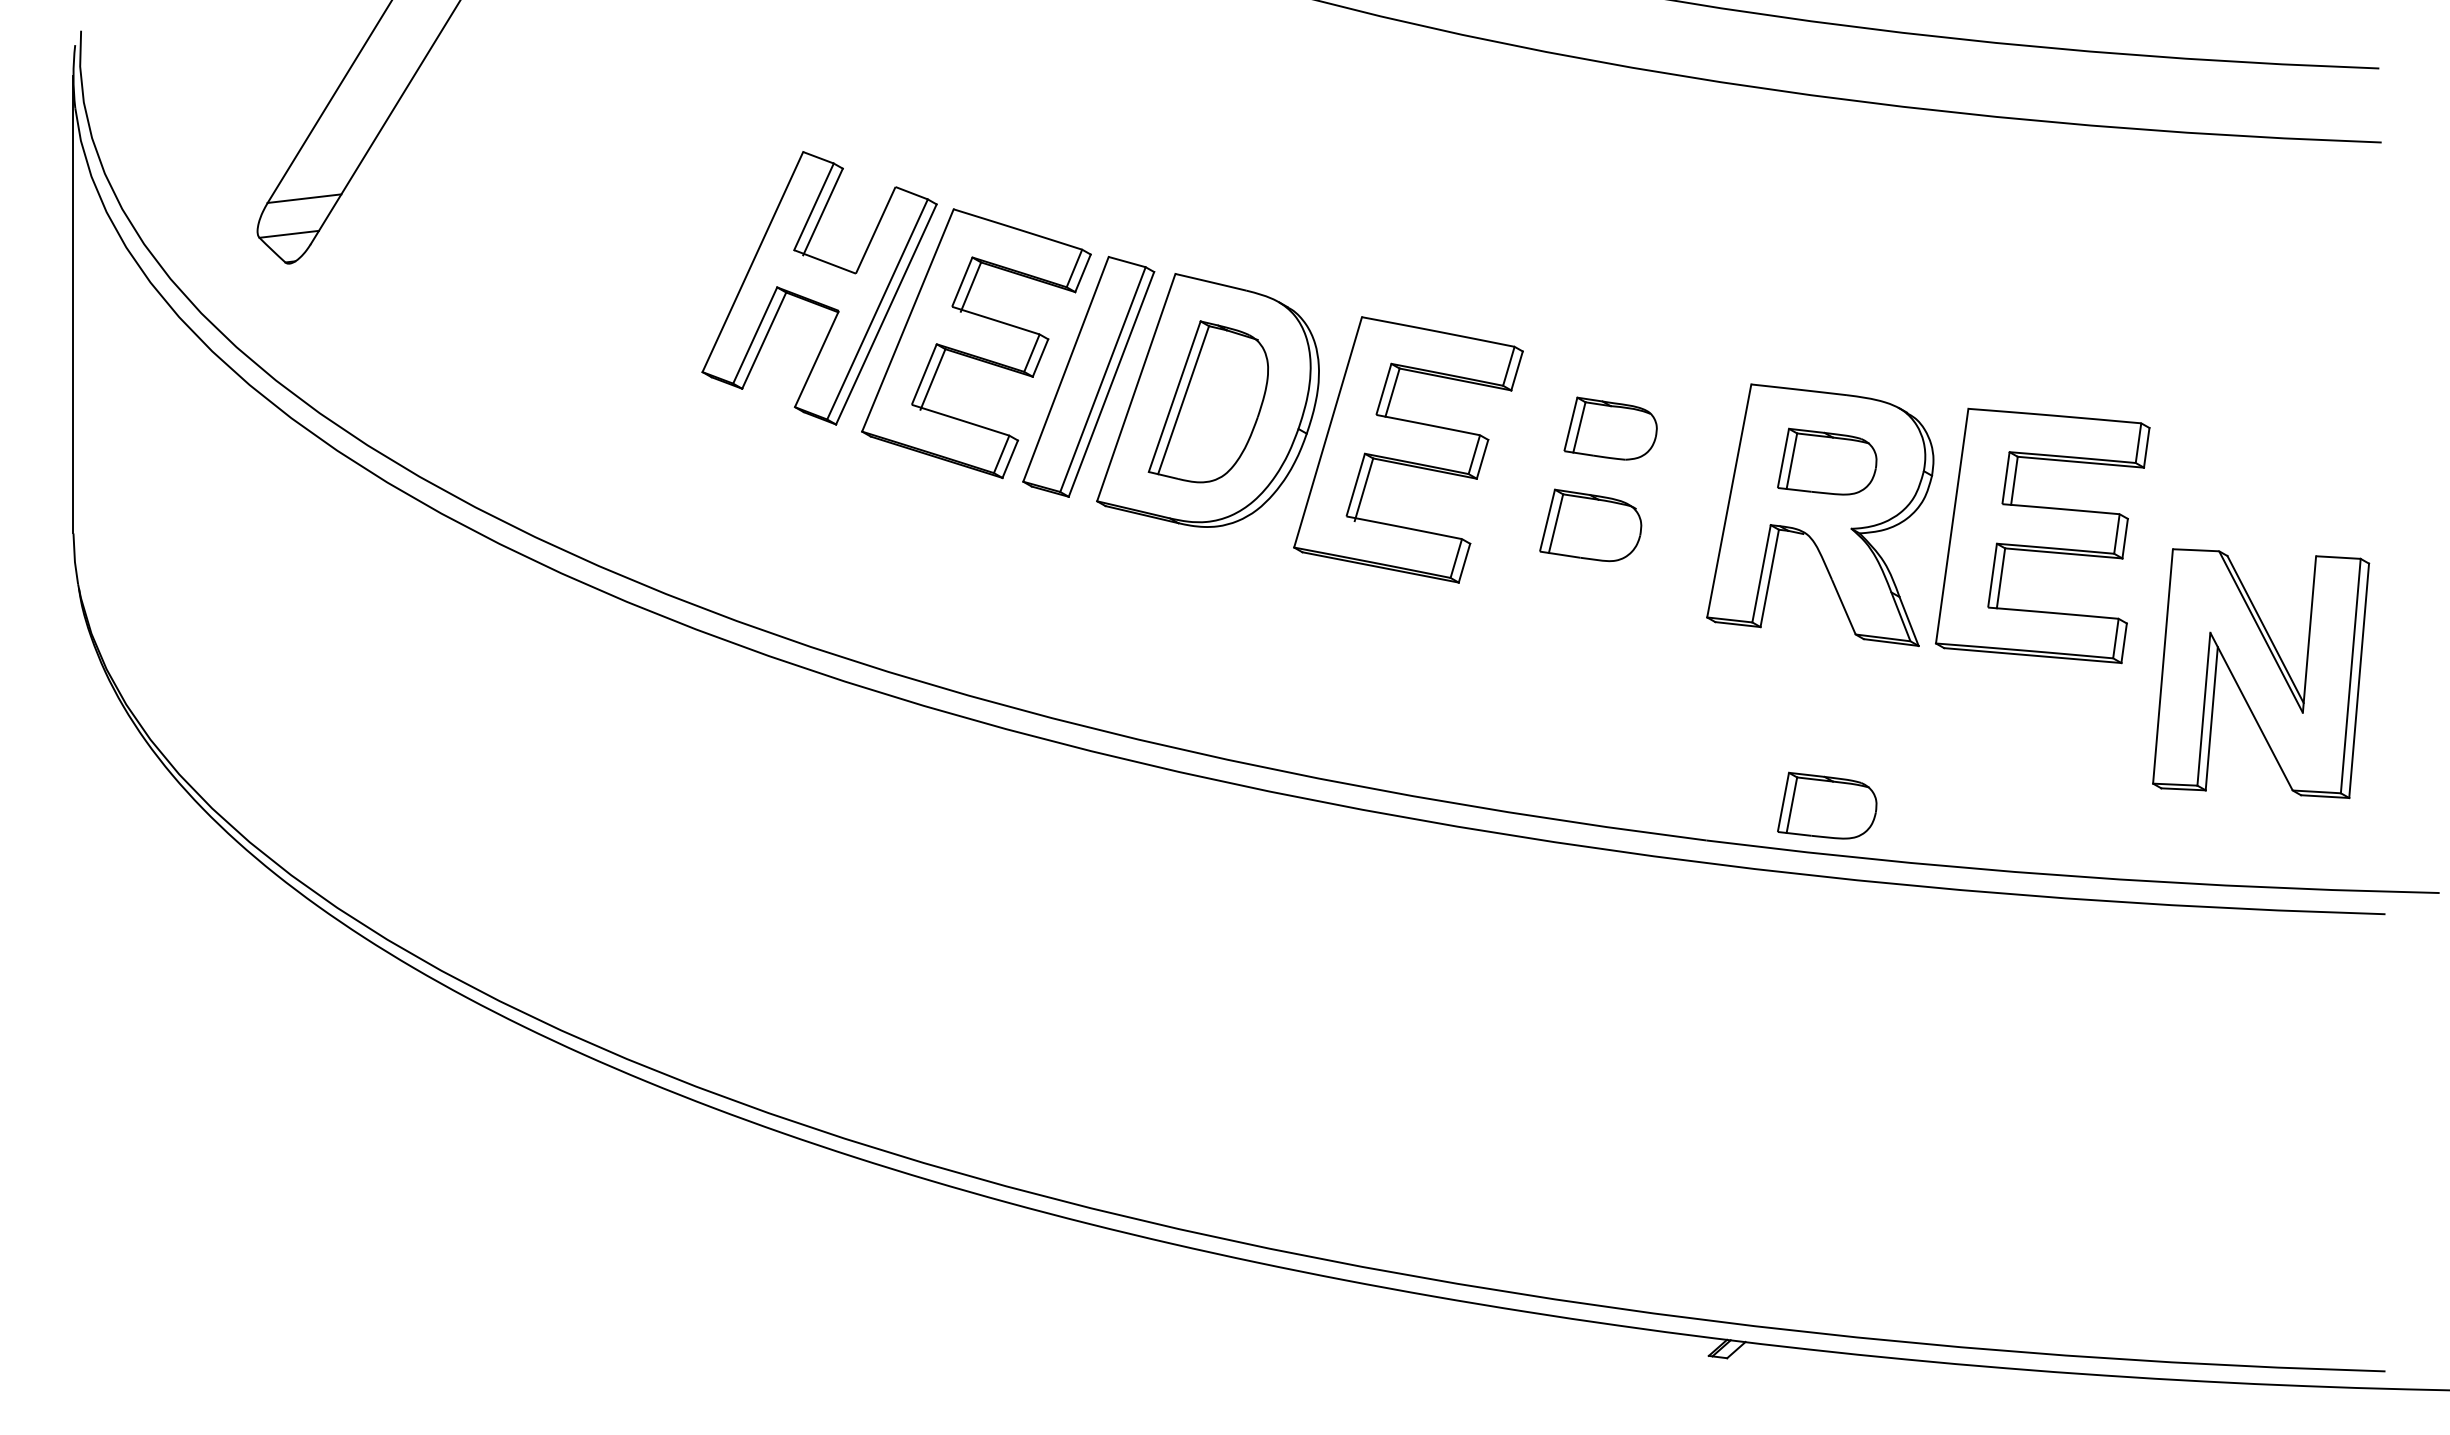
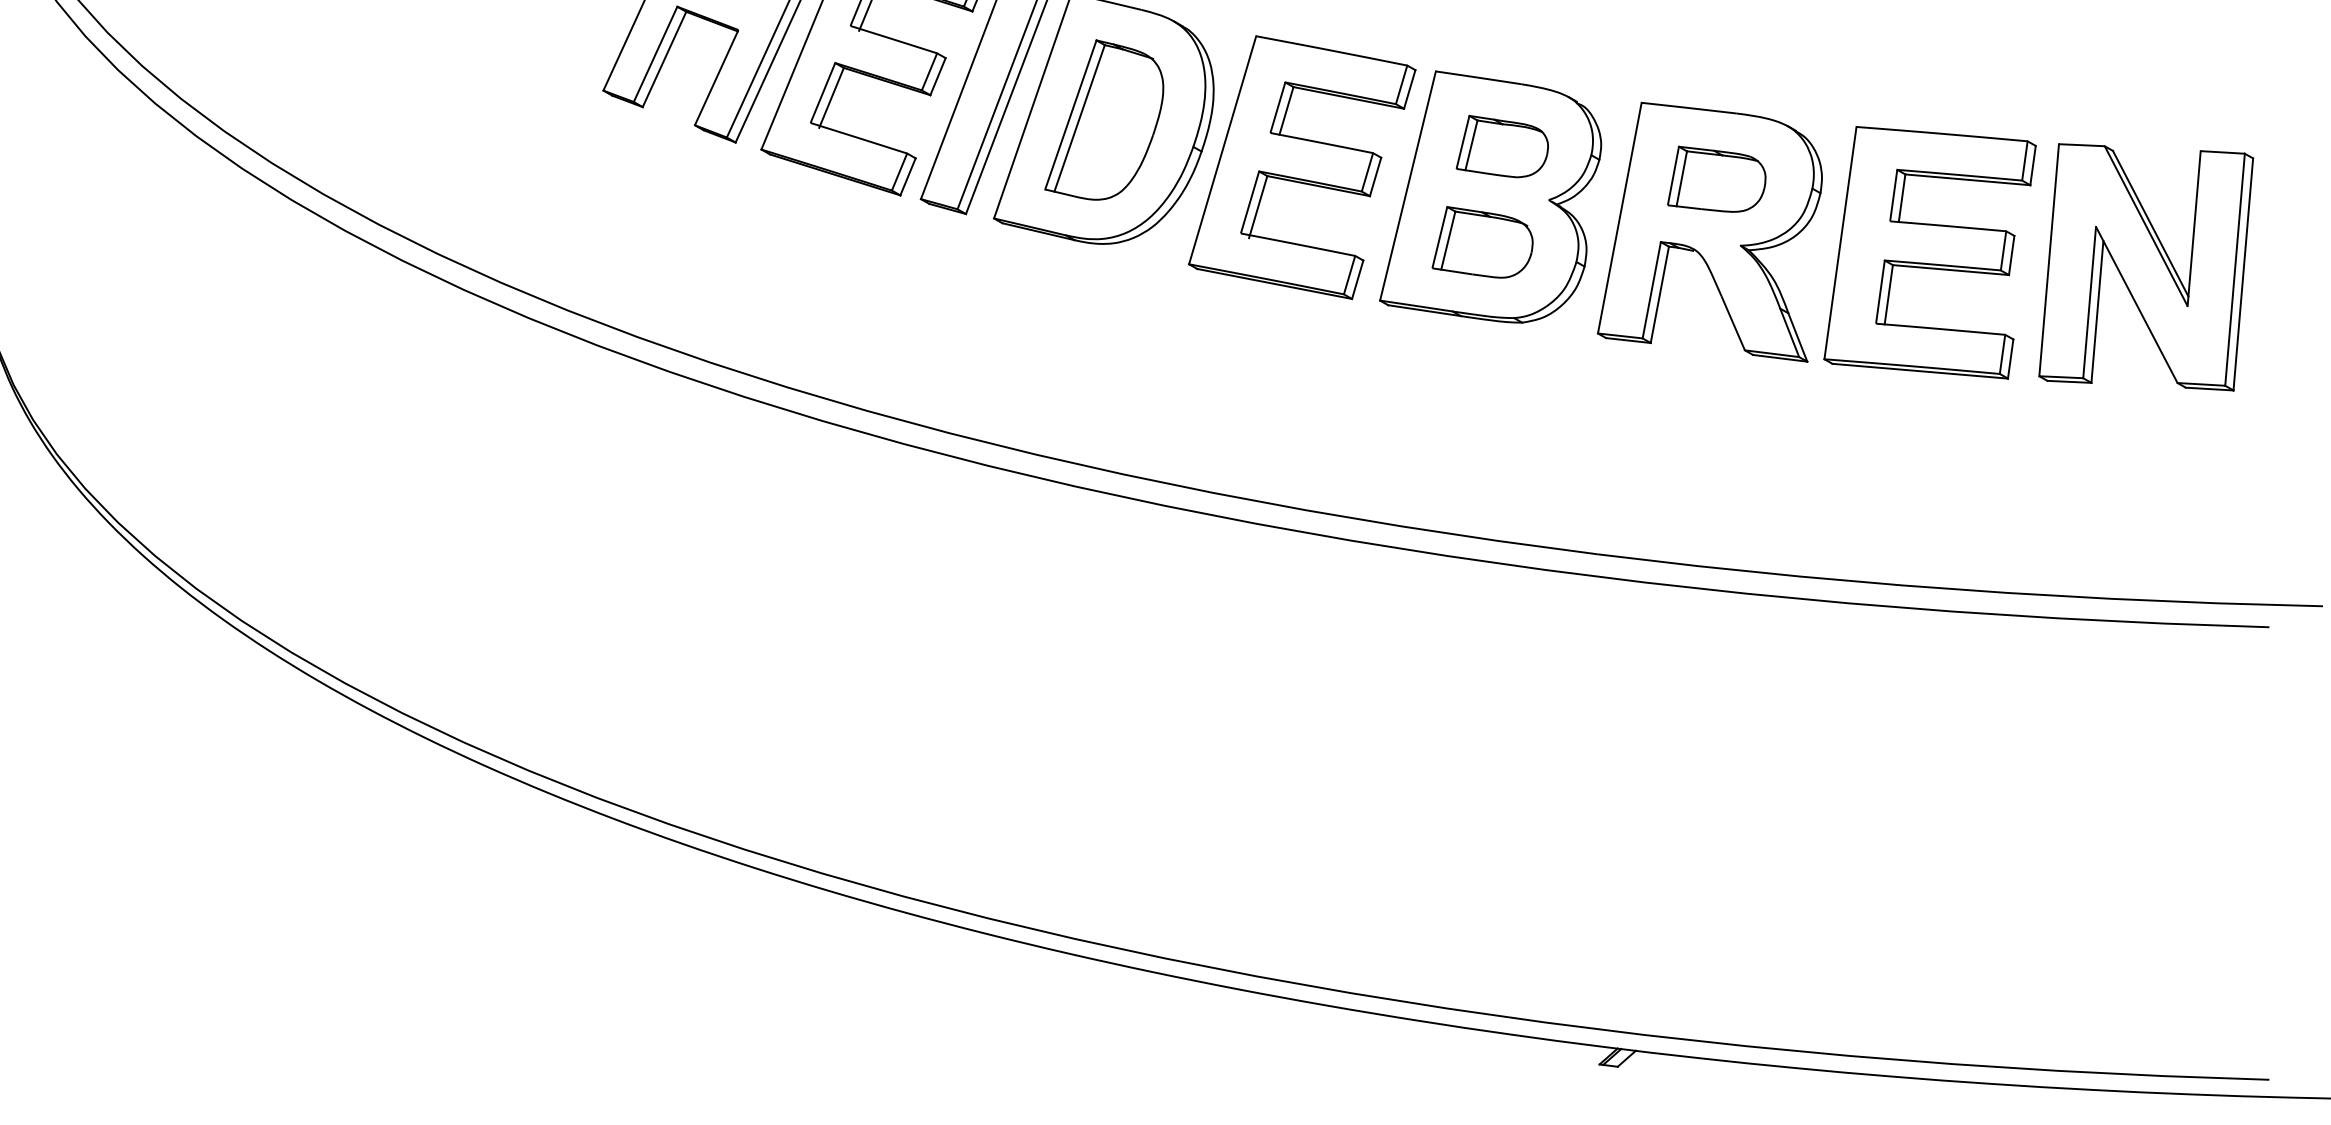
part: (1598, 479) -> (1490, 196), added
part: (2261, 673) -> (2146, 267), moved
part: (1827, 805) -> (1717, 519), removed

